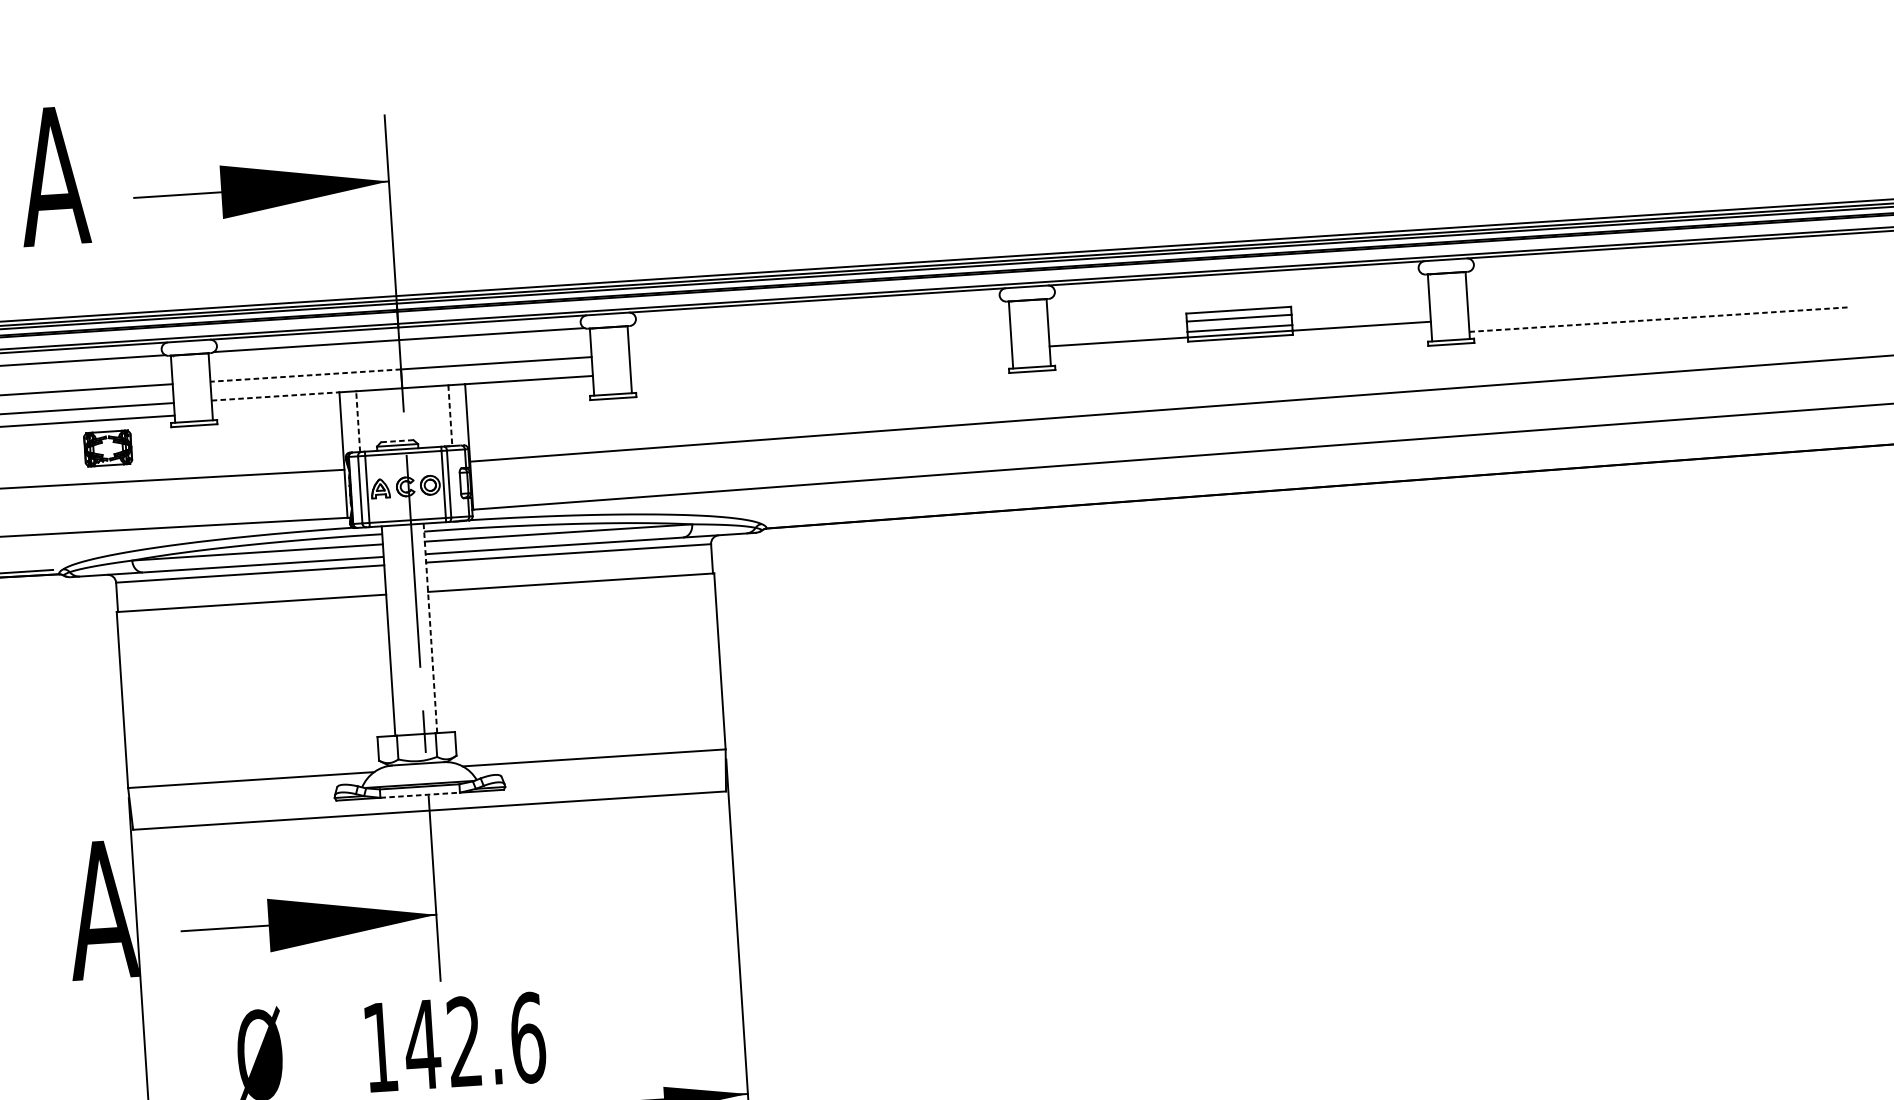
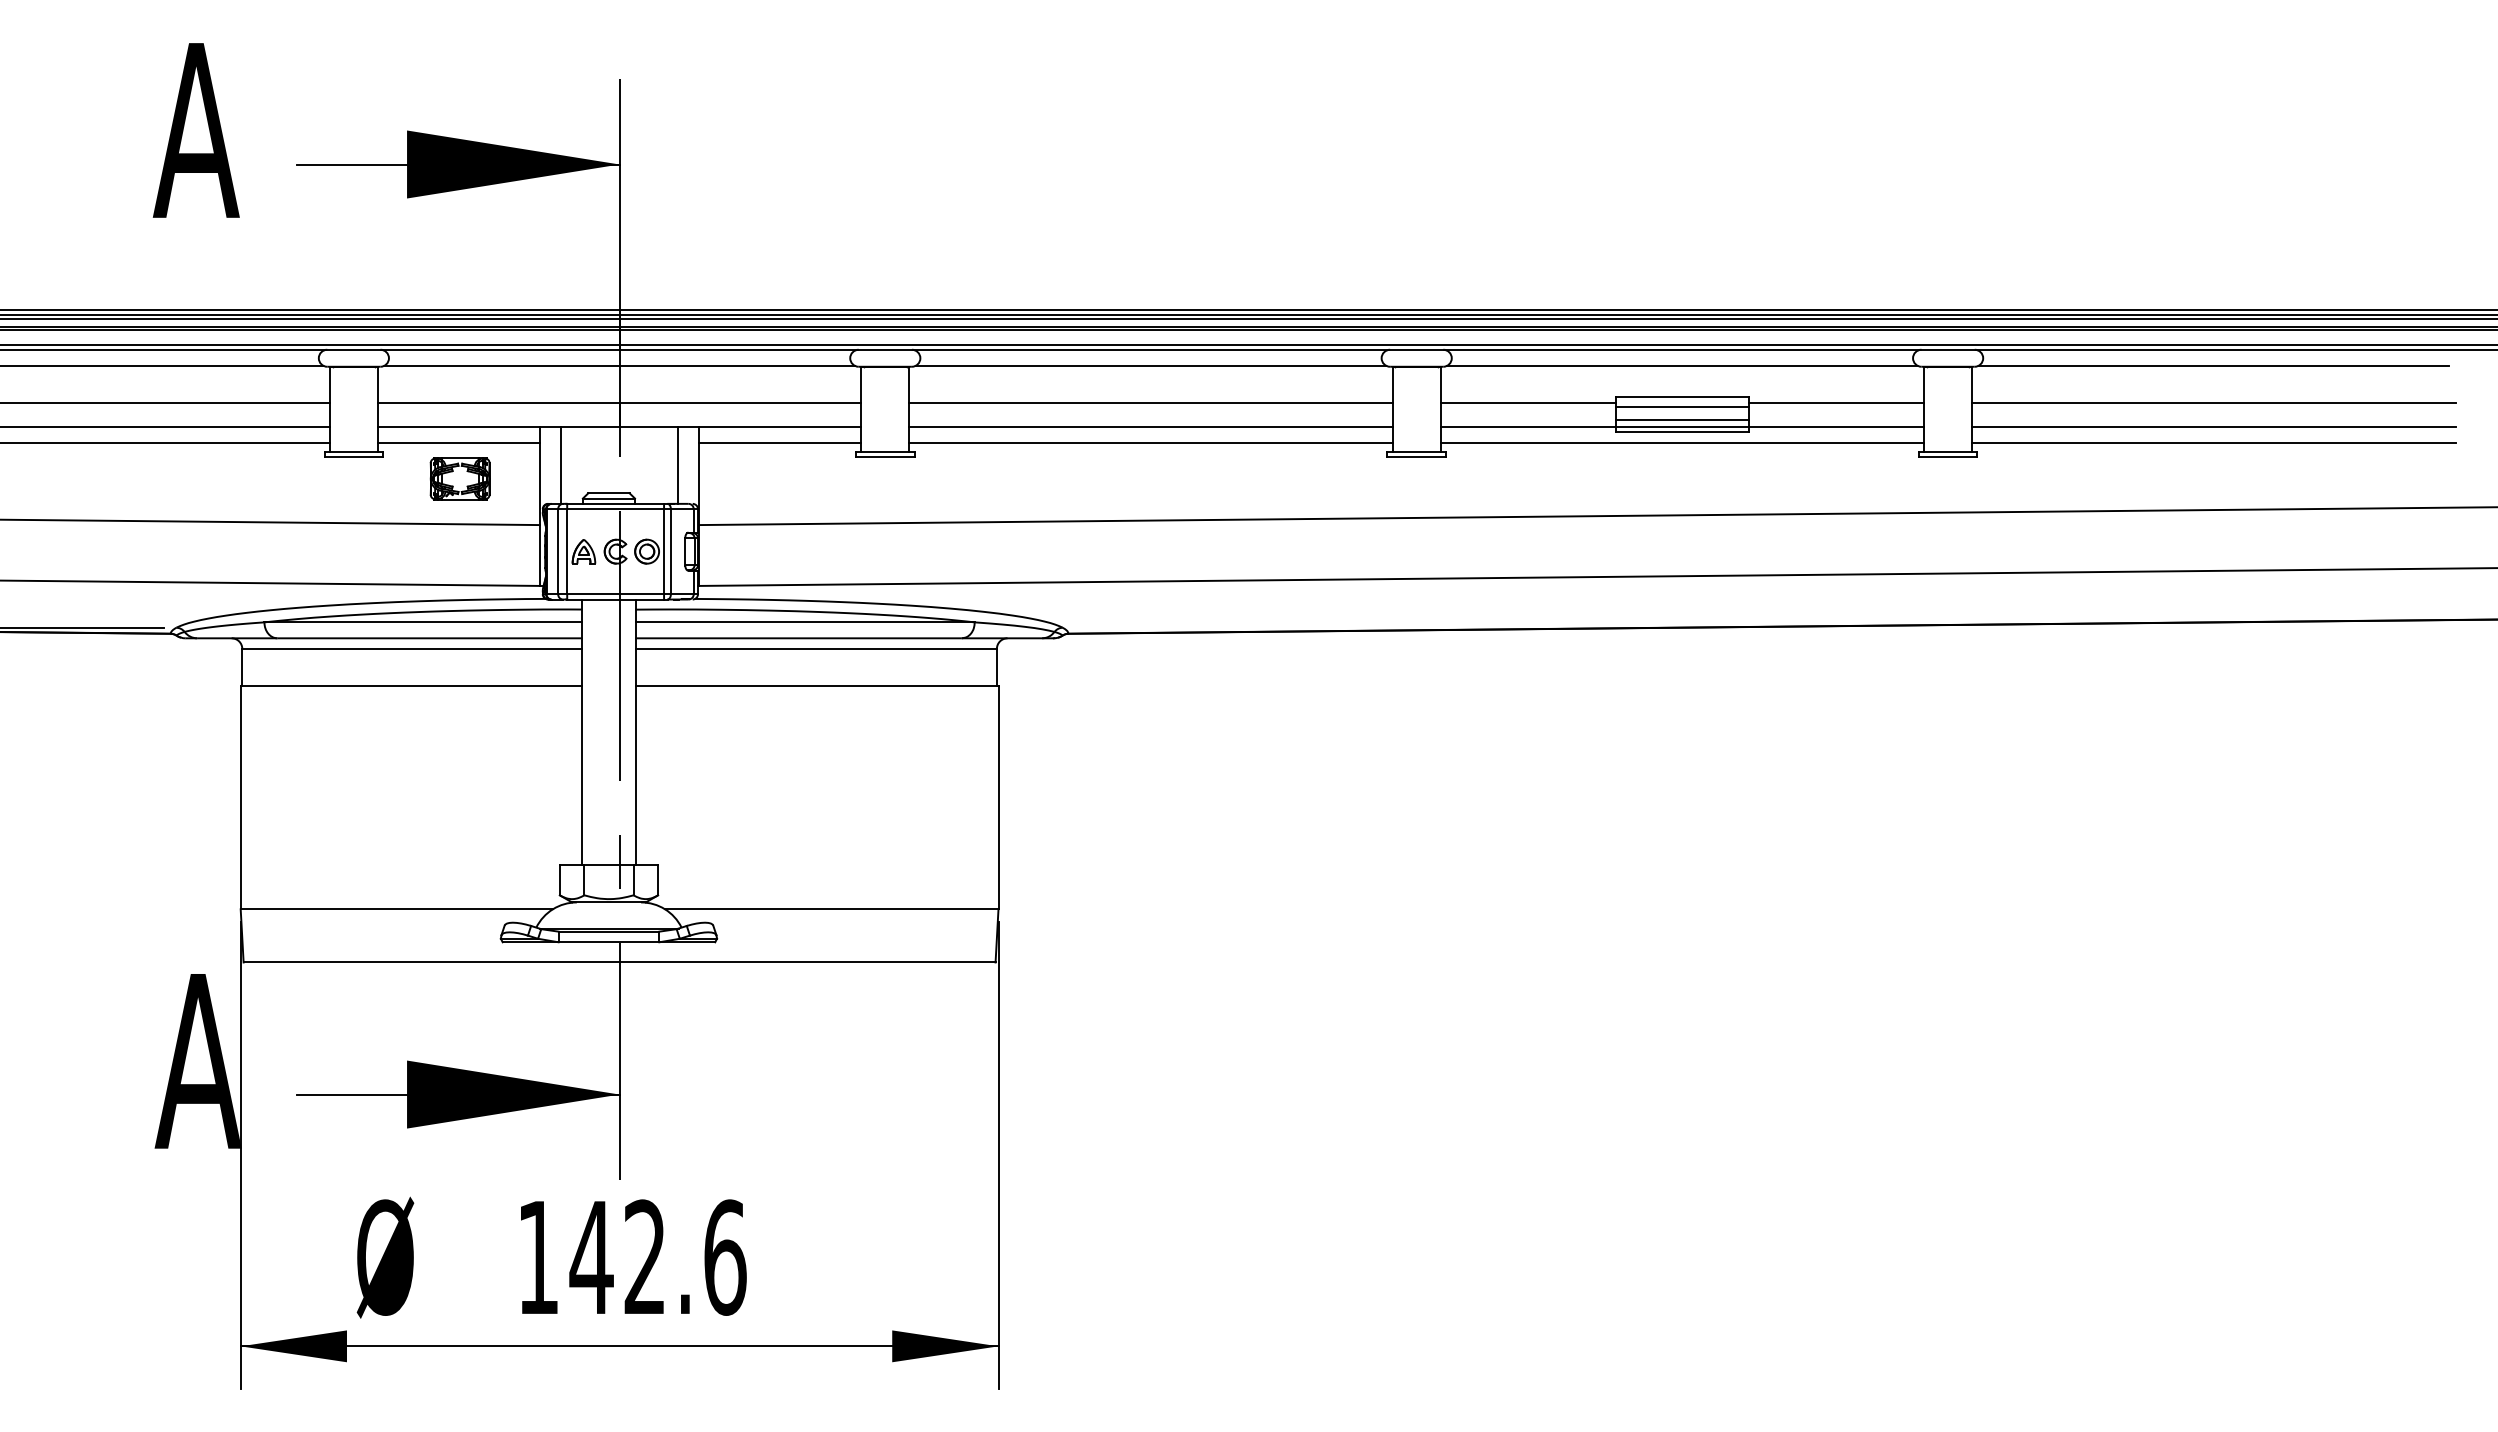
line: (1655, 258) -> (2213, 365), added
line: (1237, 285) -> (1682, 365), added
line: (1657, 287) -> (2213, 402), added
line: (1658, 306) -> (2213, 426), added
line: (1360, 307) -> (1836, 402), added
line: (817, 312) -> (1150, 365), added
line: (1659, 319) -> (2213, 442), dashed -> solid
line: (1116, 322) -> (1527, 402), added
line: (819, 342) -> (1150, 402), added
line: (1241, 346) -> (1682, 442), added
line: (820, 360) -> (1150, 426), added
line: (821, 373) -> (1150, 442), added
line: (305, 375) -> (498, 402), dashed -> solid
line: (529, 392) -> (780, 442), added
line: (276, 396) -> (459, 426), dashed -> solid
line: (276, 408) -> (458, 442), added
line: (450, 415) -> (678, 465), dashed -> solid
line: (358, 421) -> (561, 465), dashed -> solid
line: (396, 441) -> (608, 493), dashed -> solid
part: (107, 448) -> (459, 478), moved
line: (430, 628) -> (635, 732), dashed -> solid
line: (420, 795) -> (609, 942), dashed -> solid

